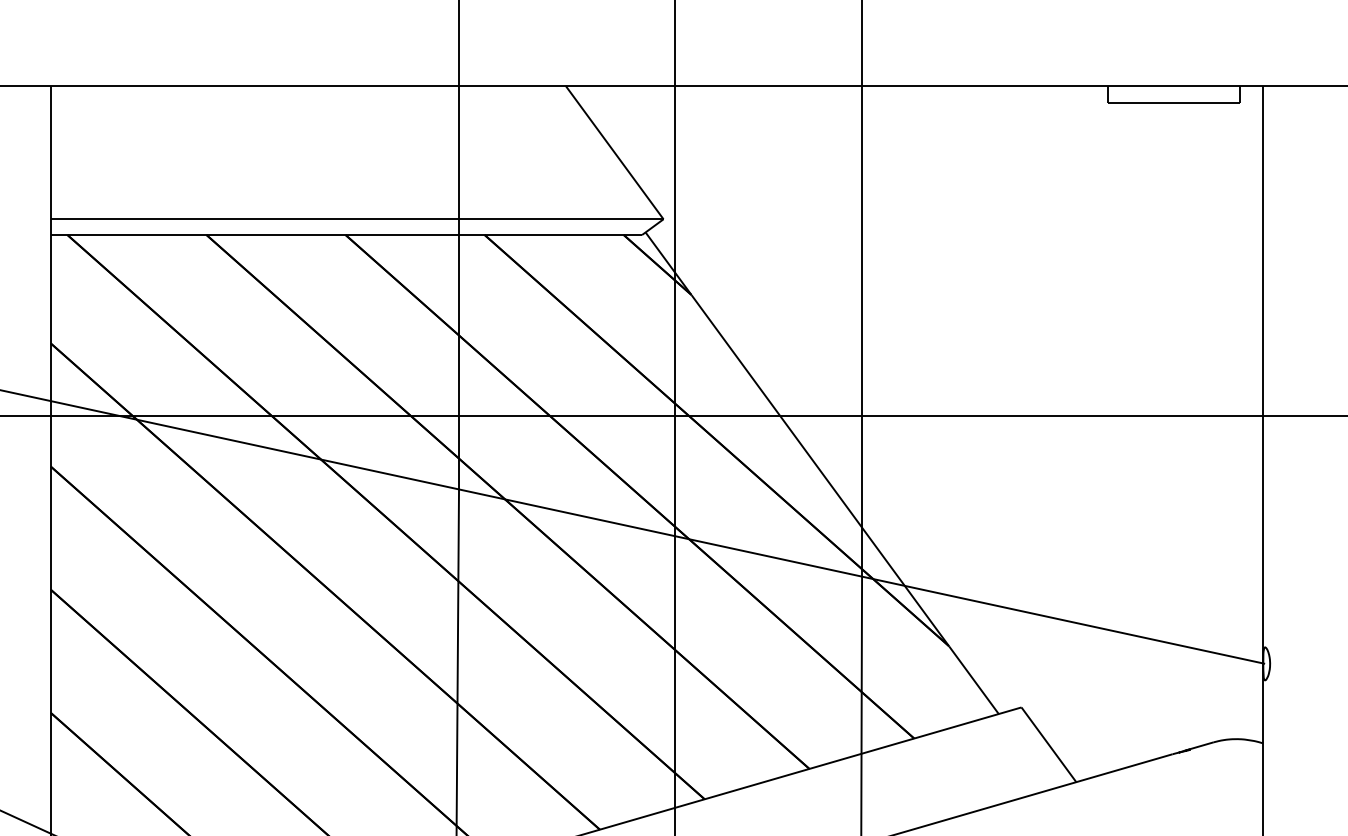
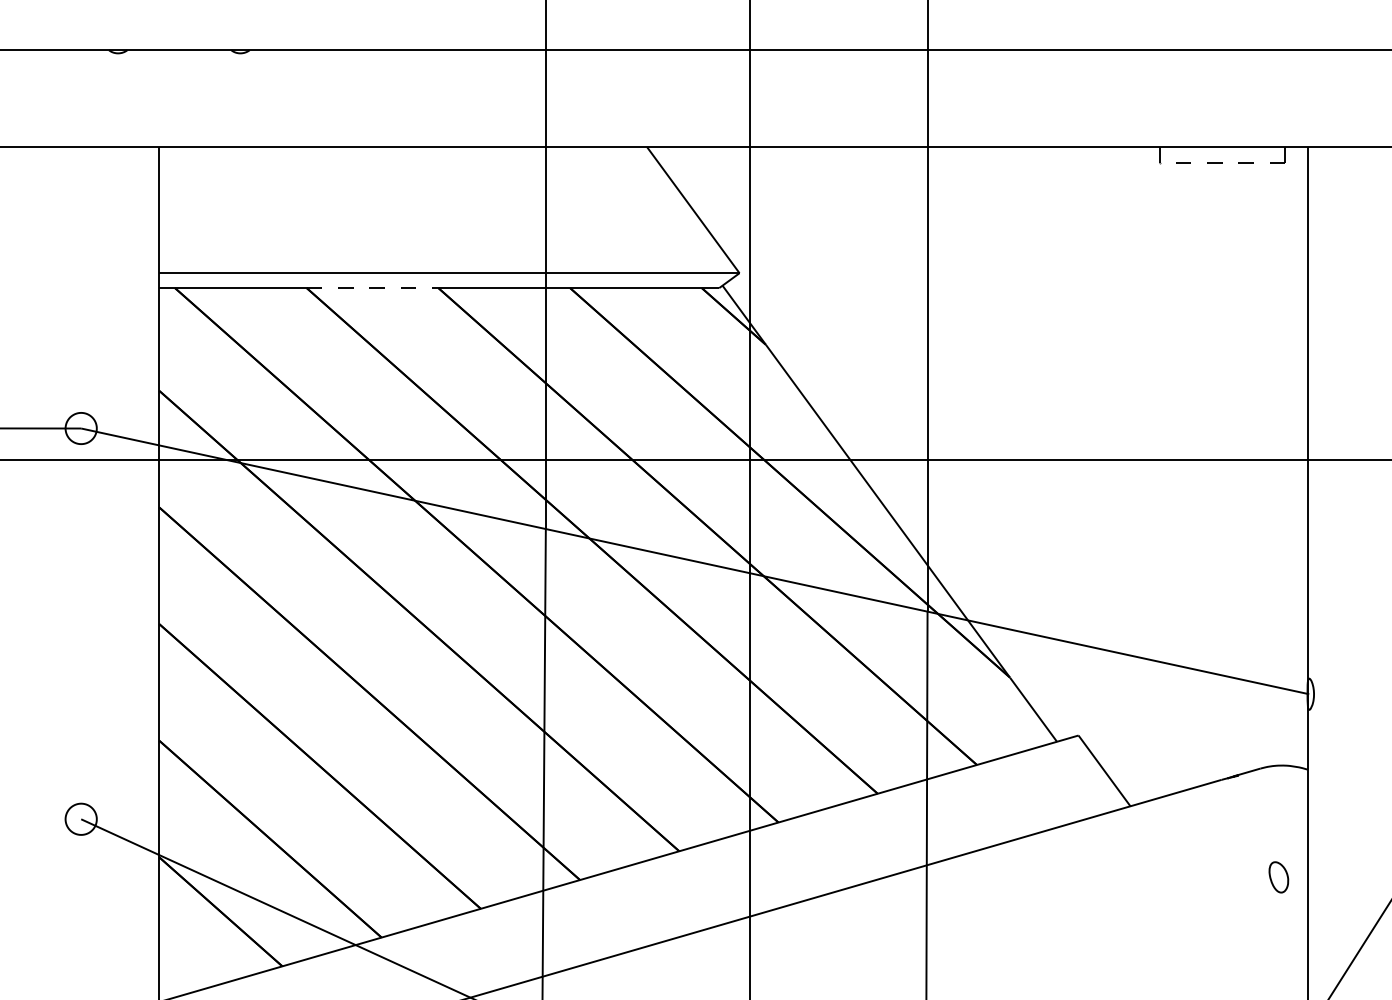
line: (1173, 102) -> (1222, 162), solid -> dashed
line: (275, 235) -> (372, 288), solid -> dashed

